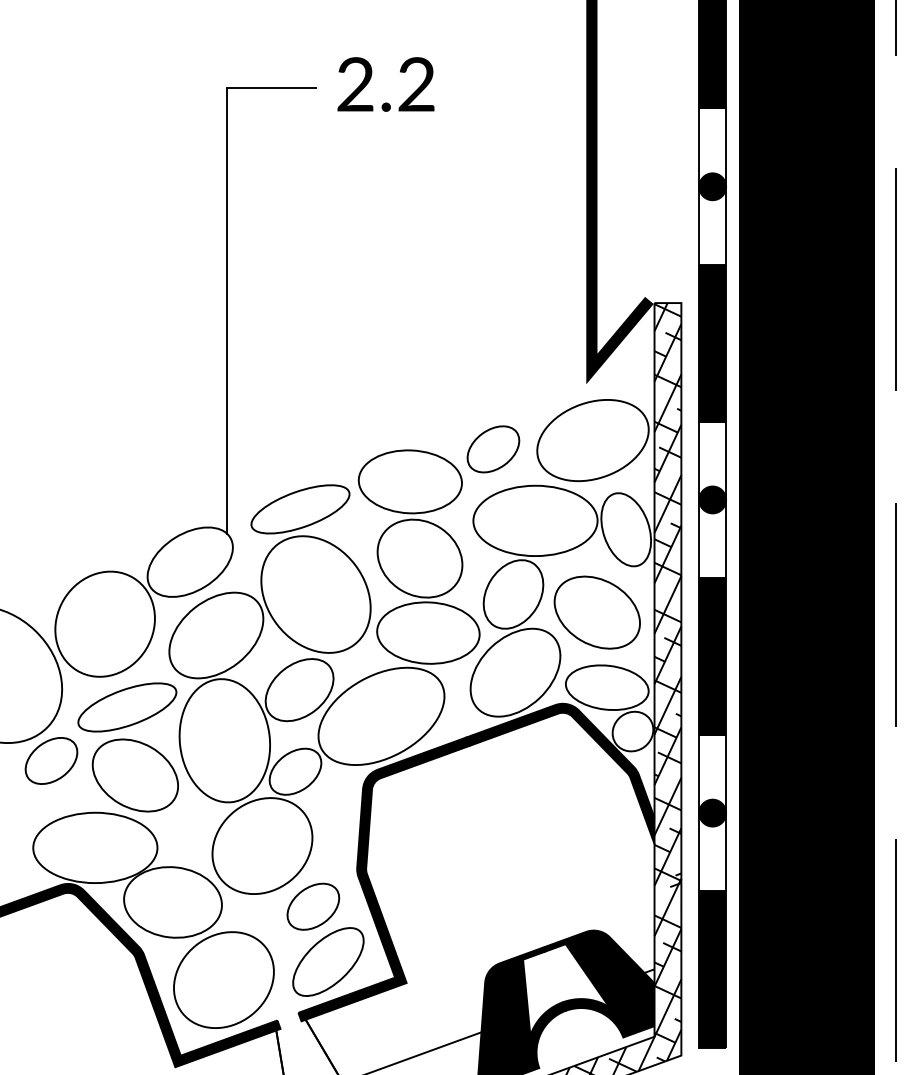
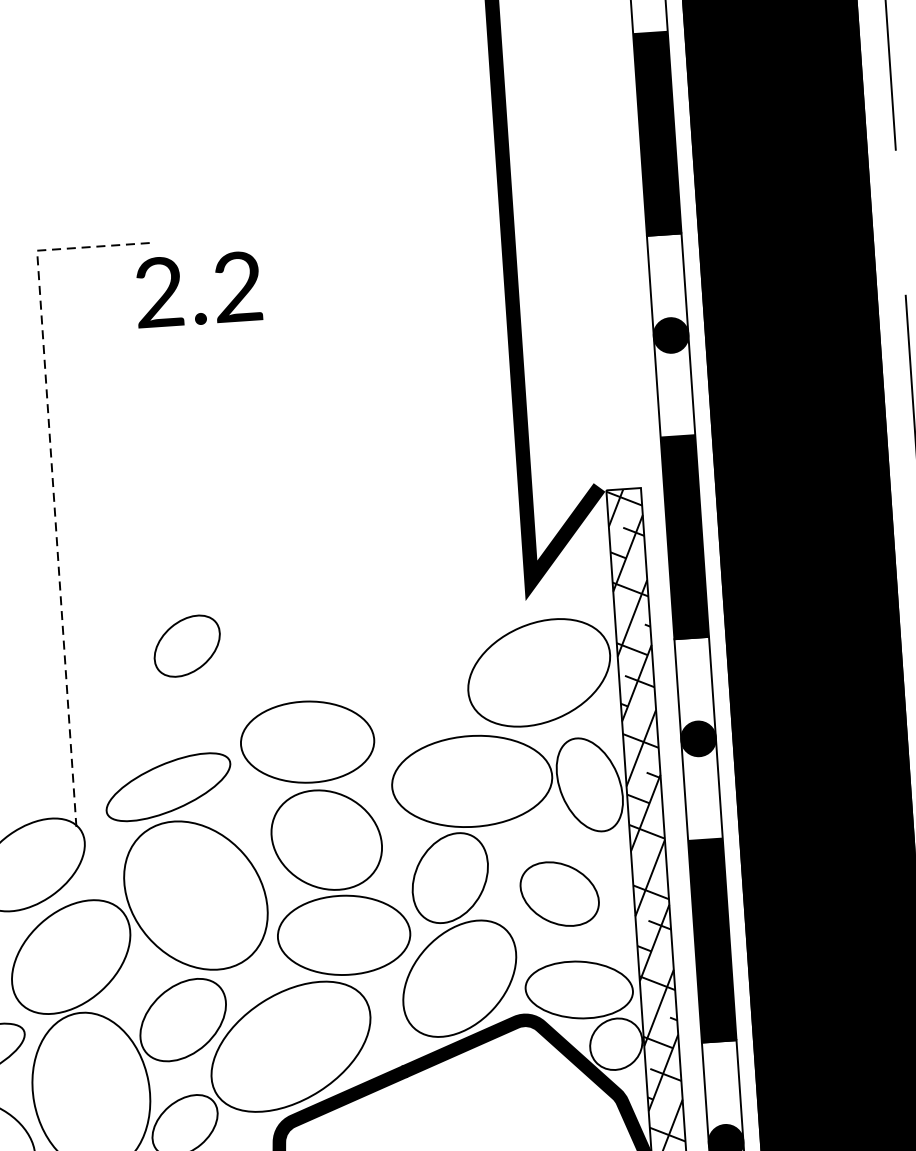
text: (385, 84) -> (197, 289), moved
line: (227, 265) -> (53, 479), solid -> dashed
part: (493, 449) -> (187, 646), moved
part: (596, 612) -> (558, 894), size x0.7

